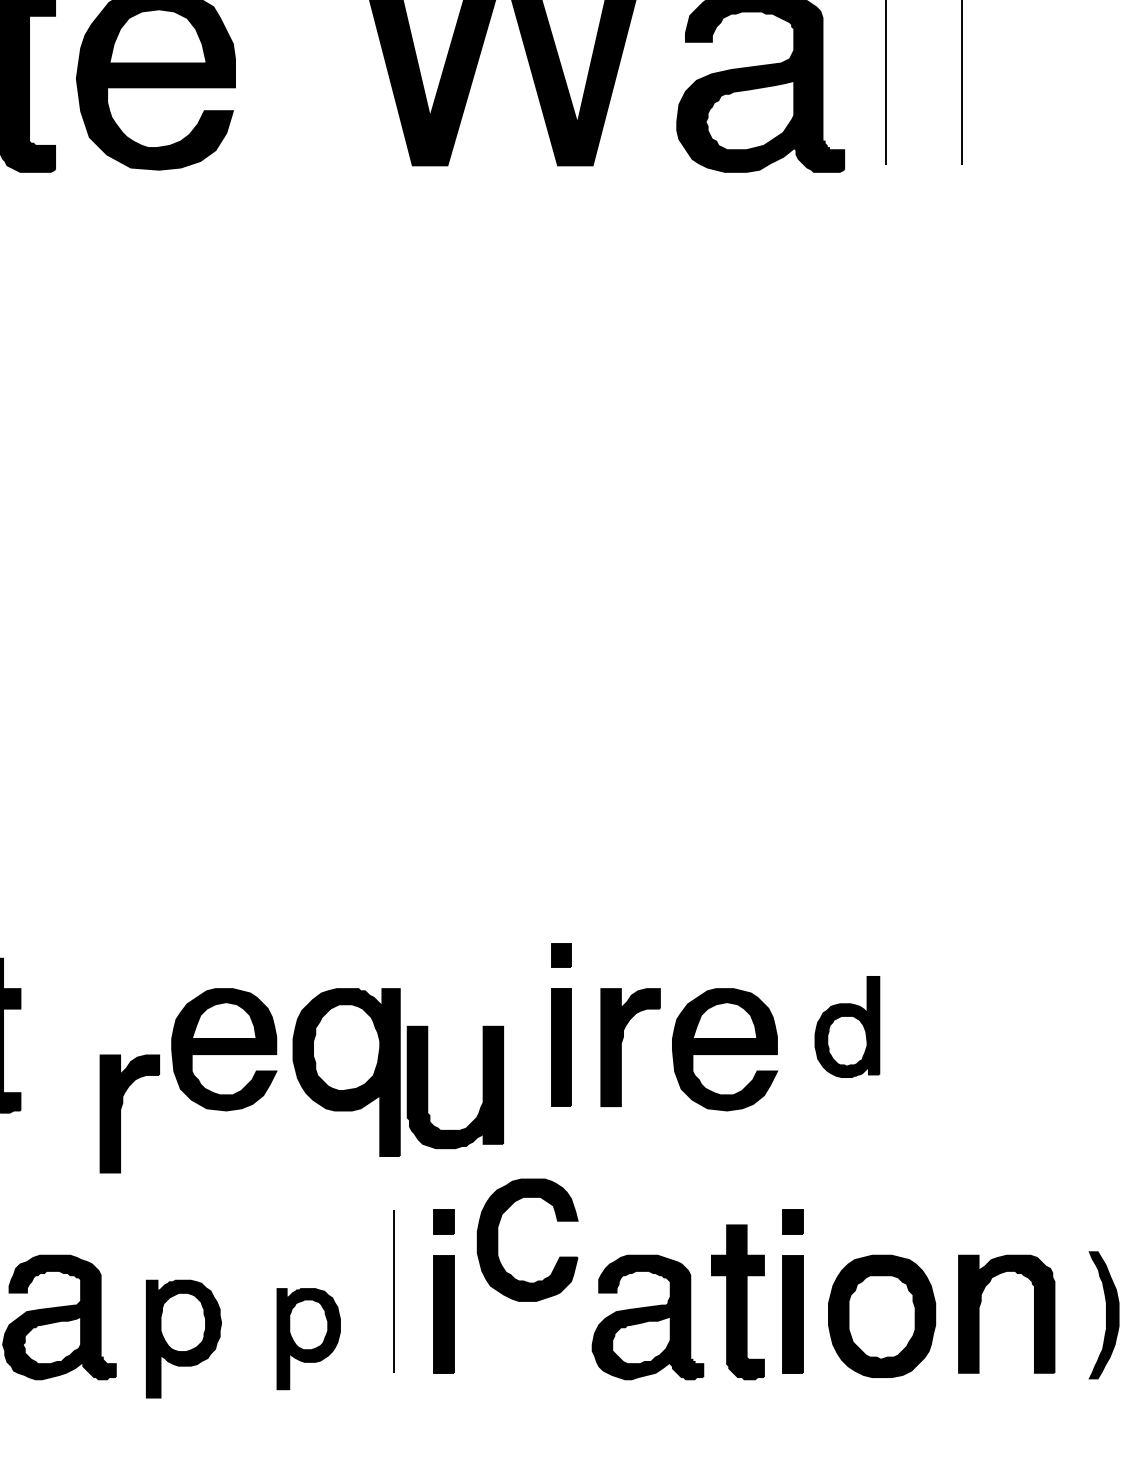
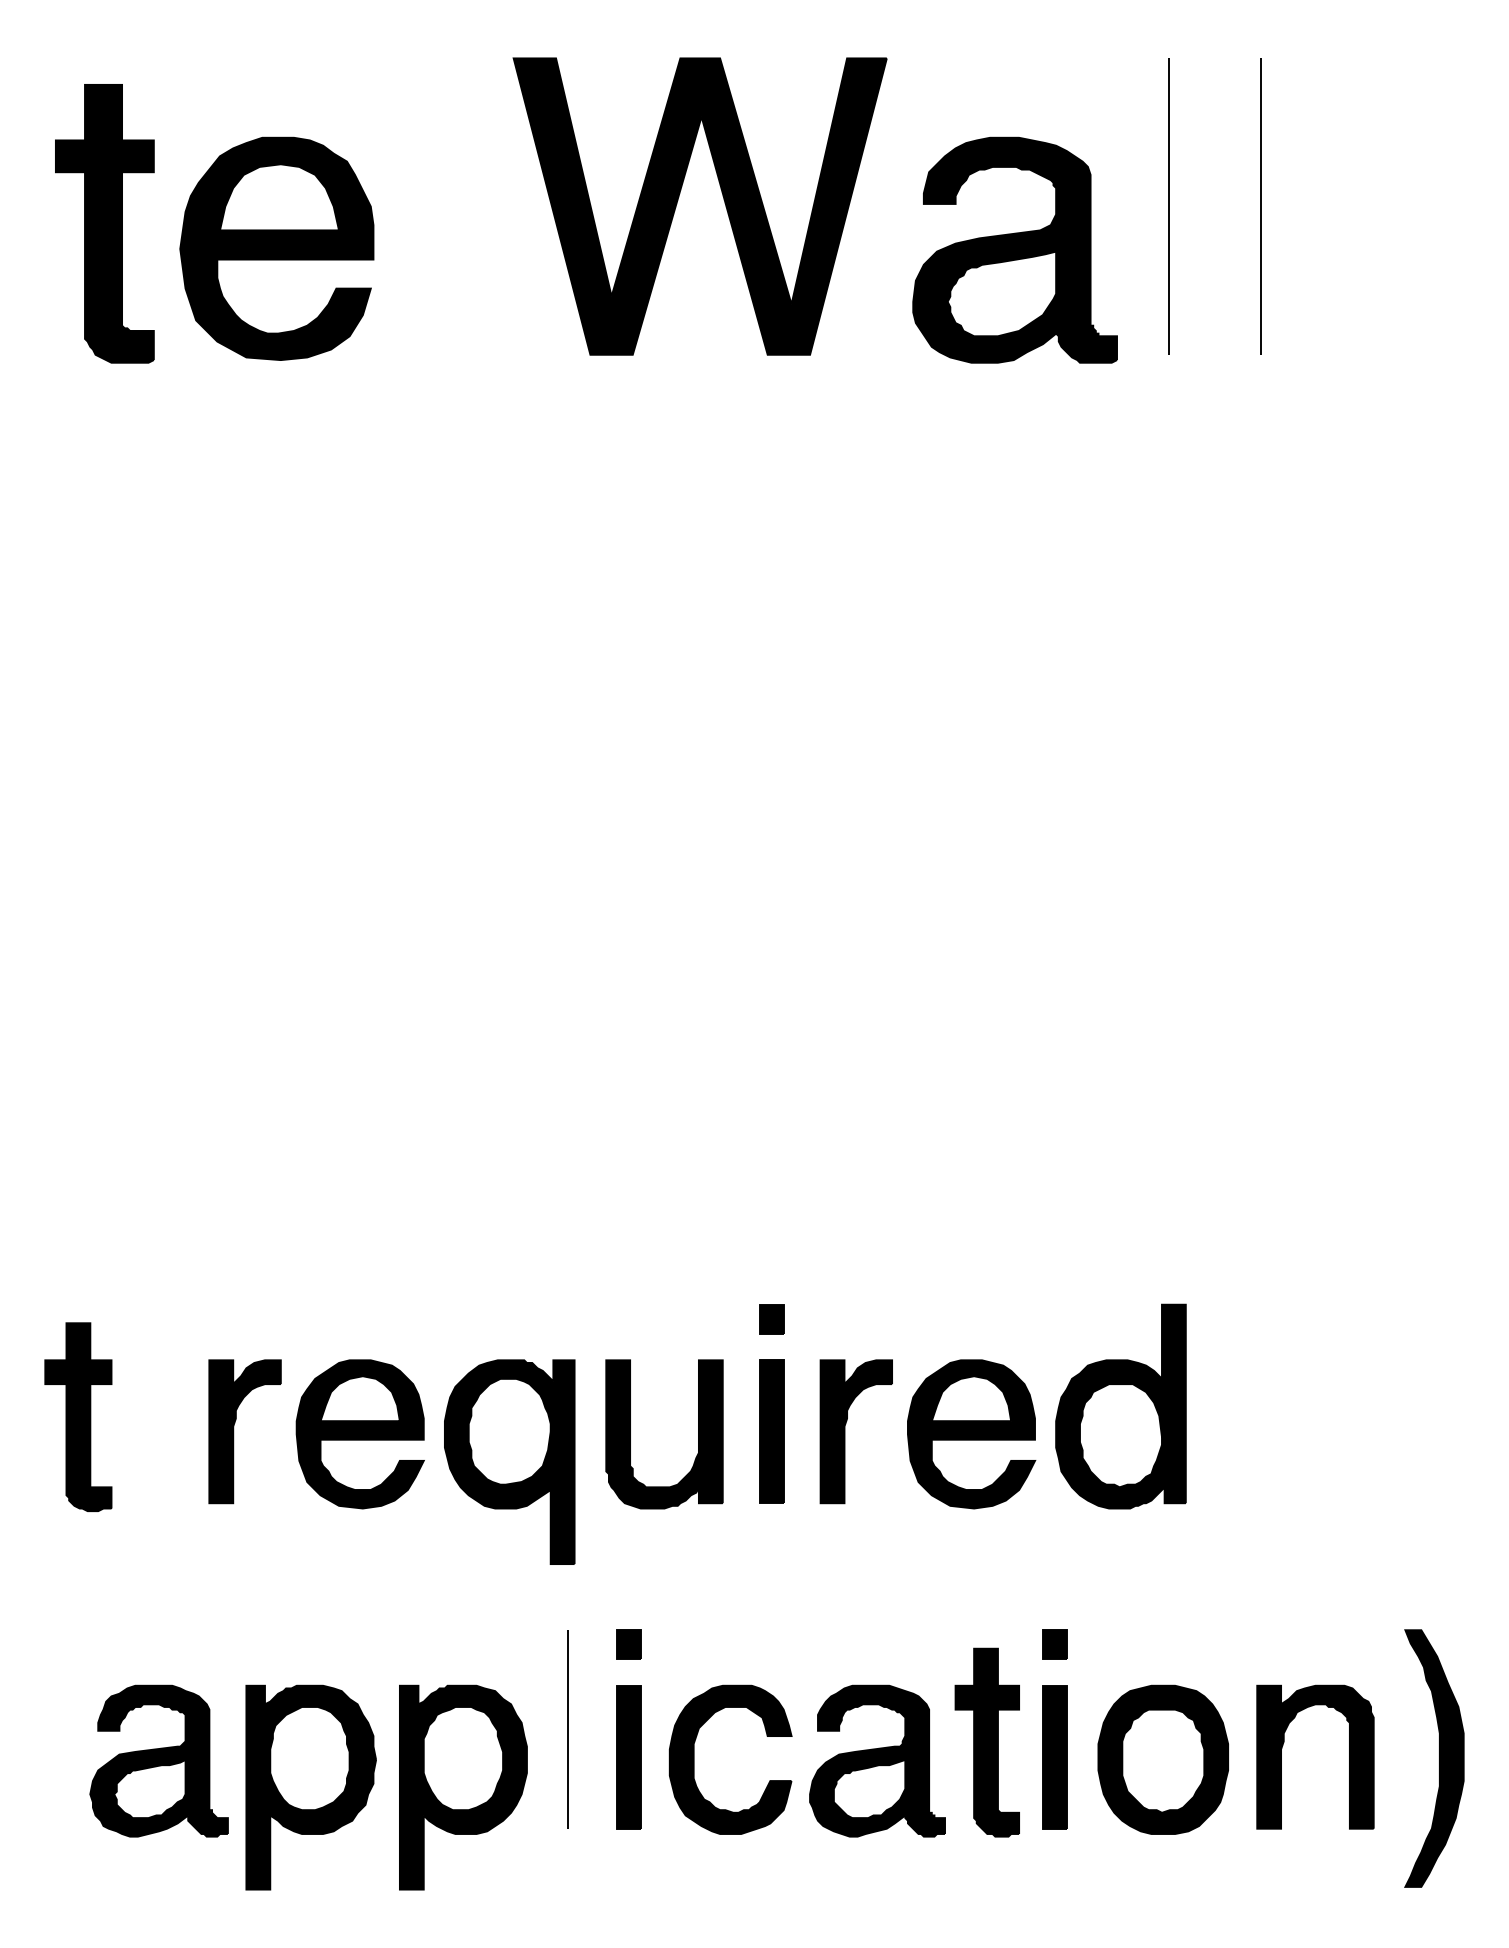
part: (847, 1026) -> (1120, 1406), size x1.67
part: (427, 1087) -> (630, 1434), moved
part: (121, 1113) -> (234, 1431), moved
part: (498, 1239) -> (694, 1759), moved
part: (1104, 1315) -> (1434, 1758), size x1.67
part: (183, 1339) -> (310, 1787), size x1.43
part: (308, 1339) -> (463, 1787), size x1.67

